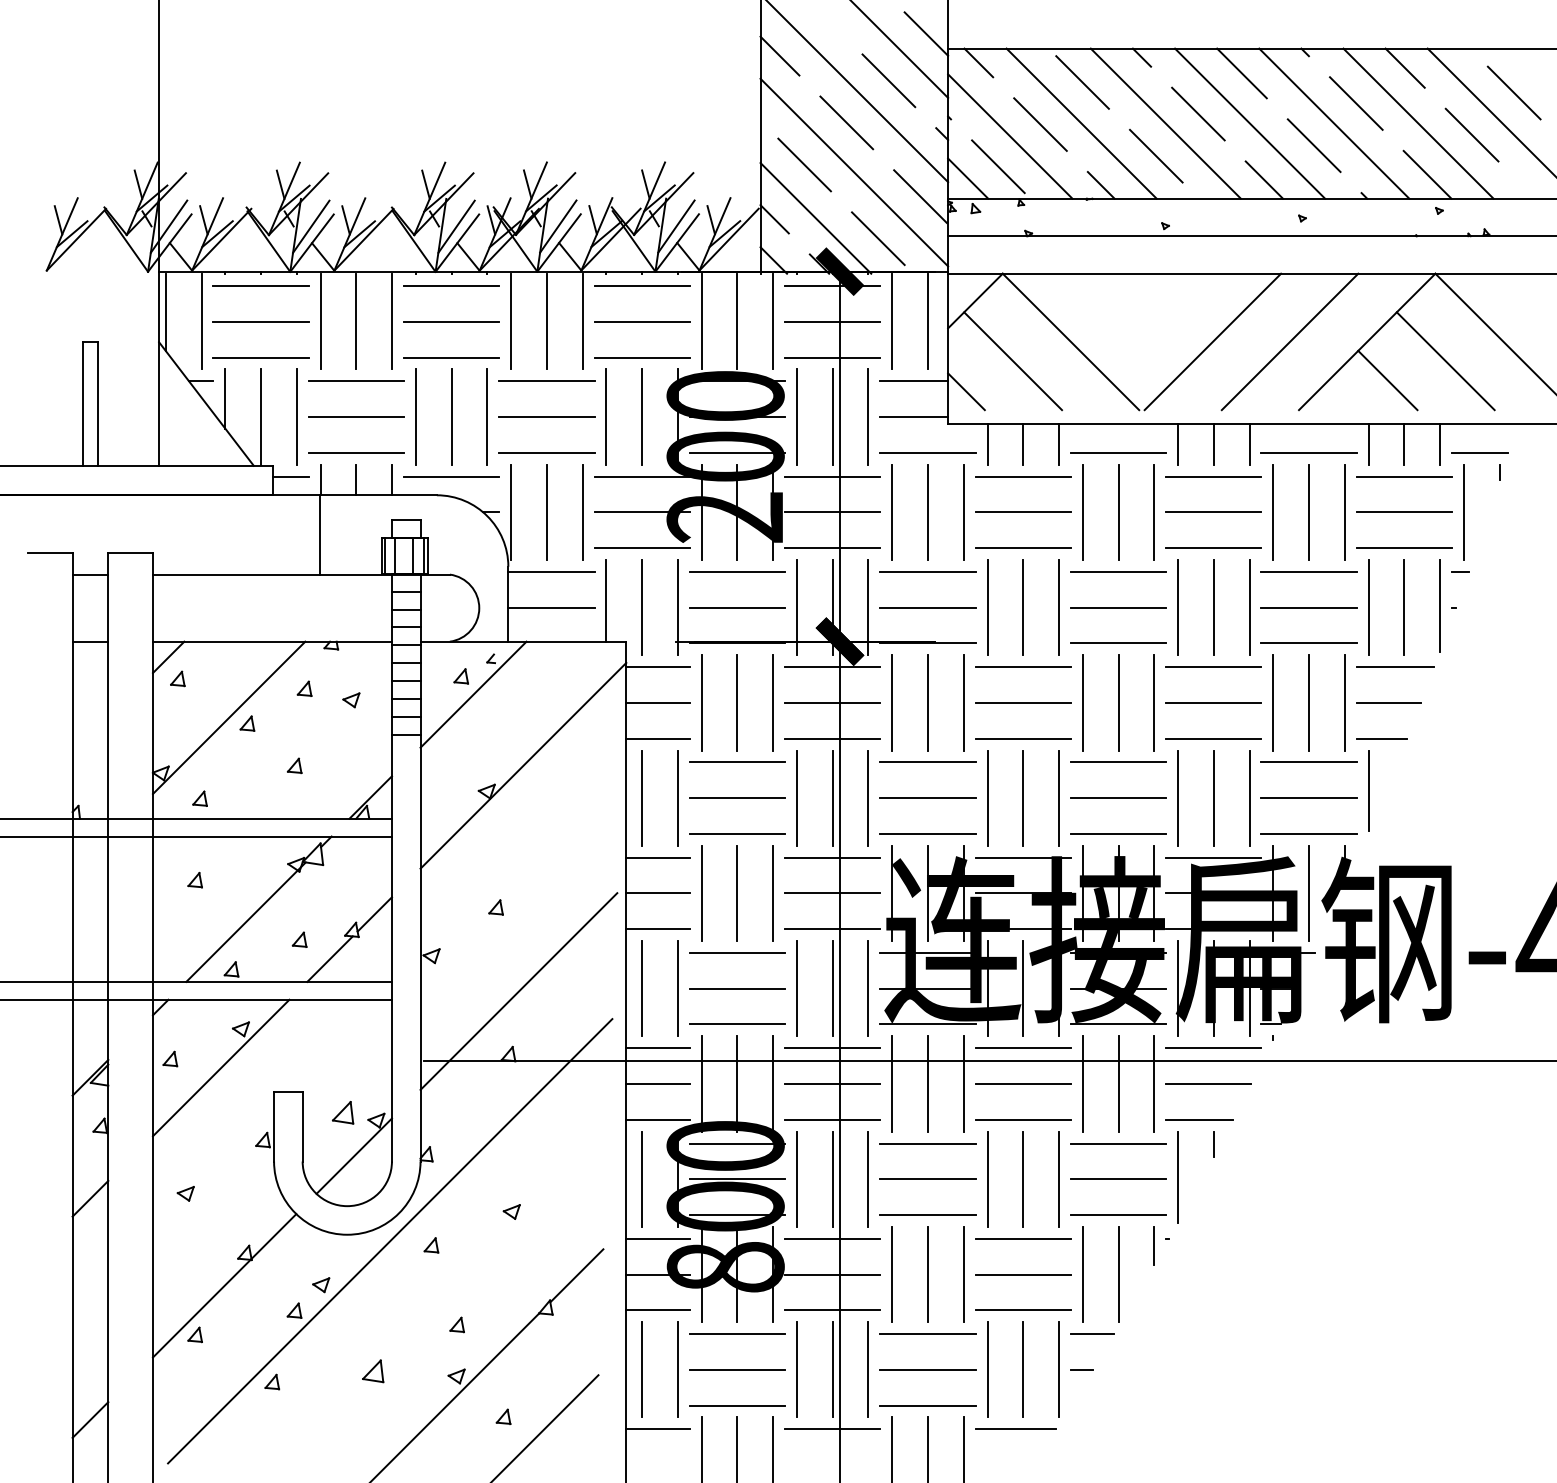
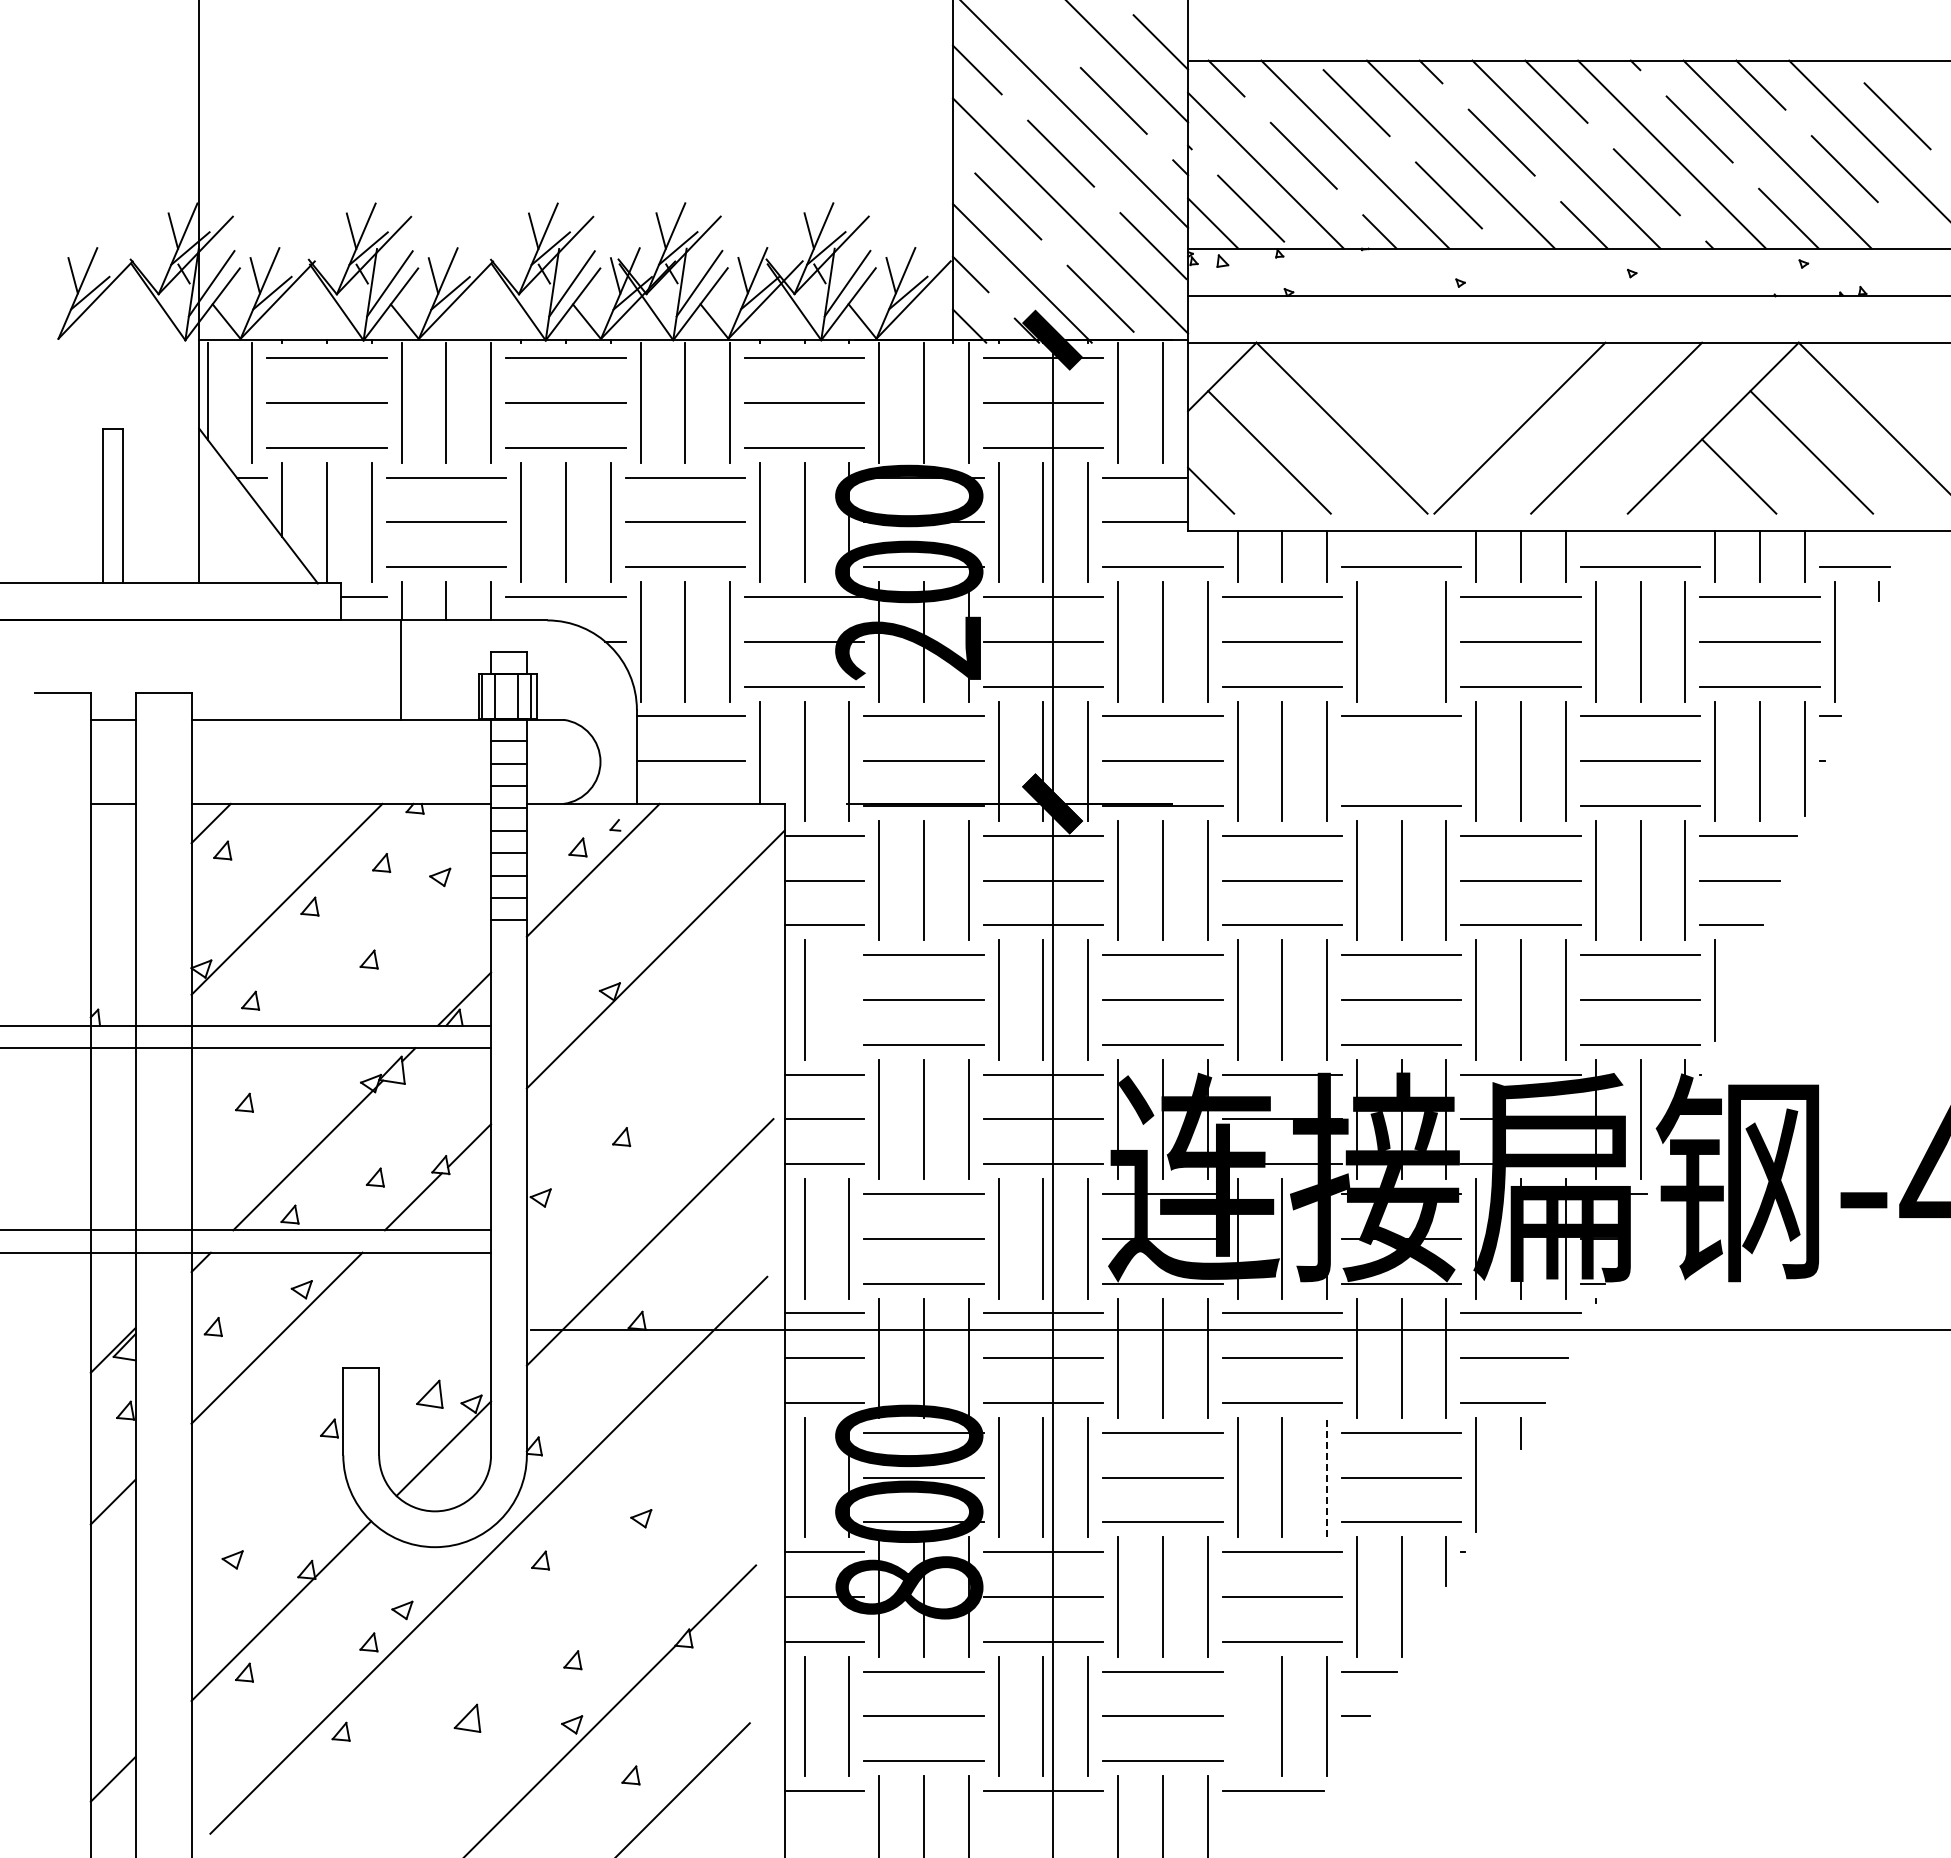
line: (1118, 512) -> (1401, 641), removed
line: (1118, 607) -> (1401, 761), removed
line: (677, 797) -> (848, 999), removed
line: (1059, 1179) -> (1327, 1477), solid -> dashed
part: (185, 1193) -> (232, 1559), moved
line: (987, 1369) -> (1237, 1716), removed

